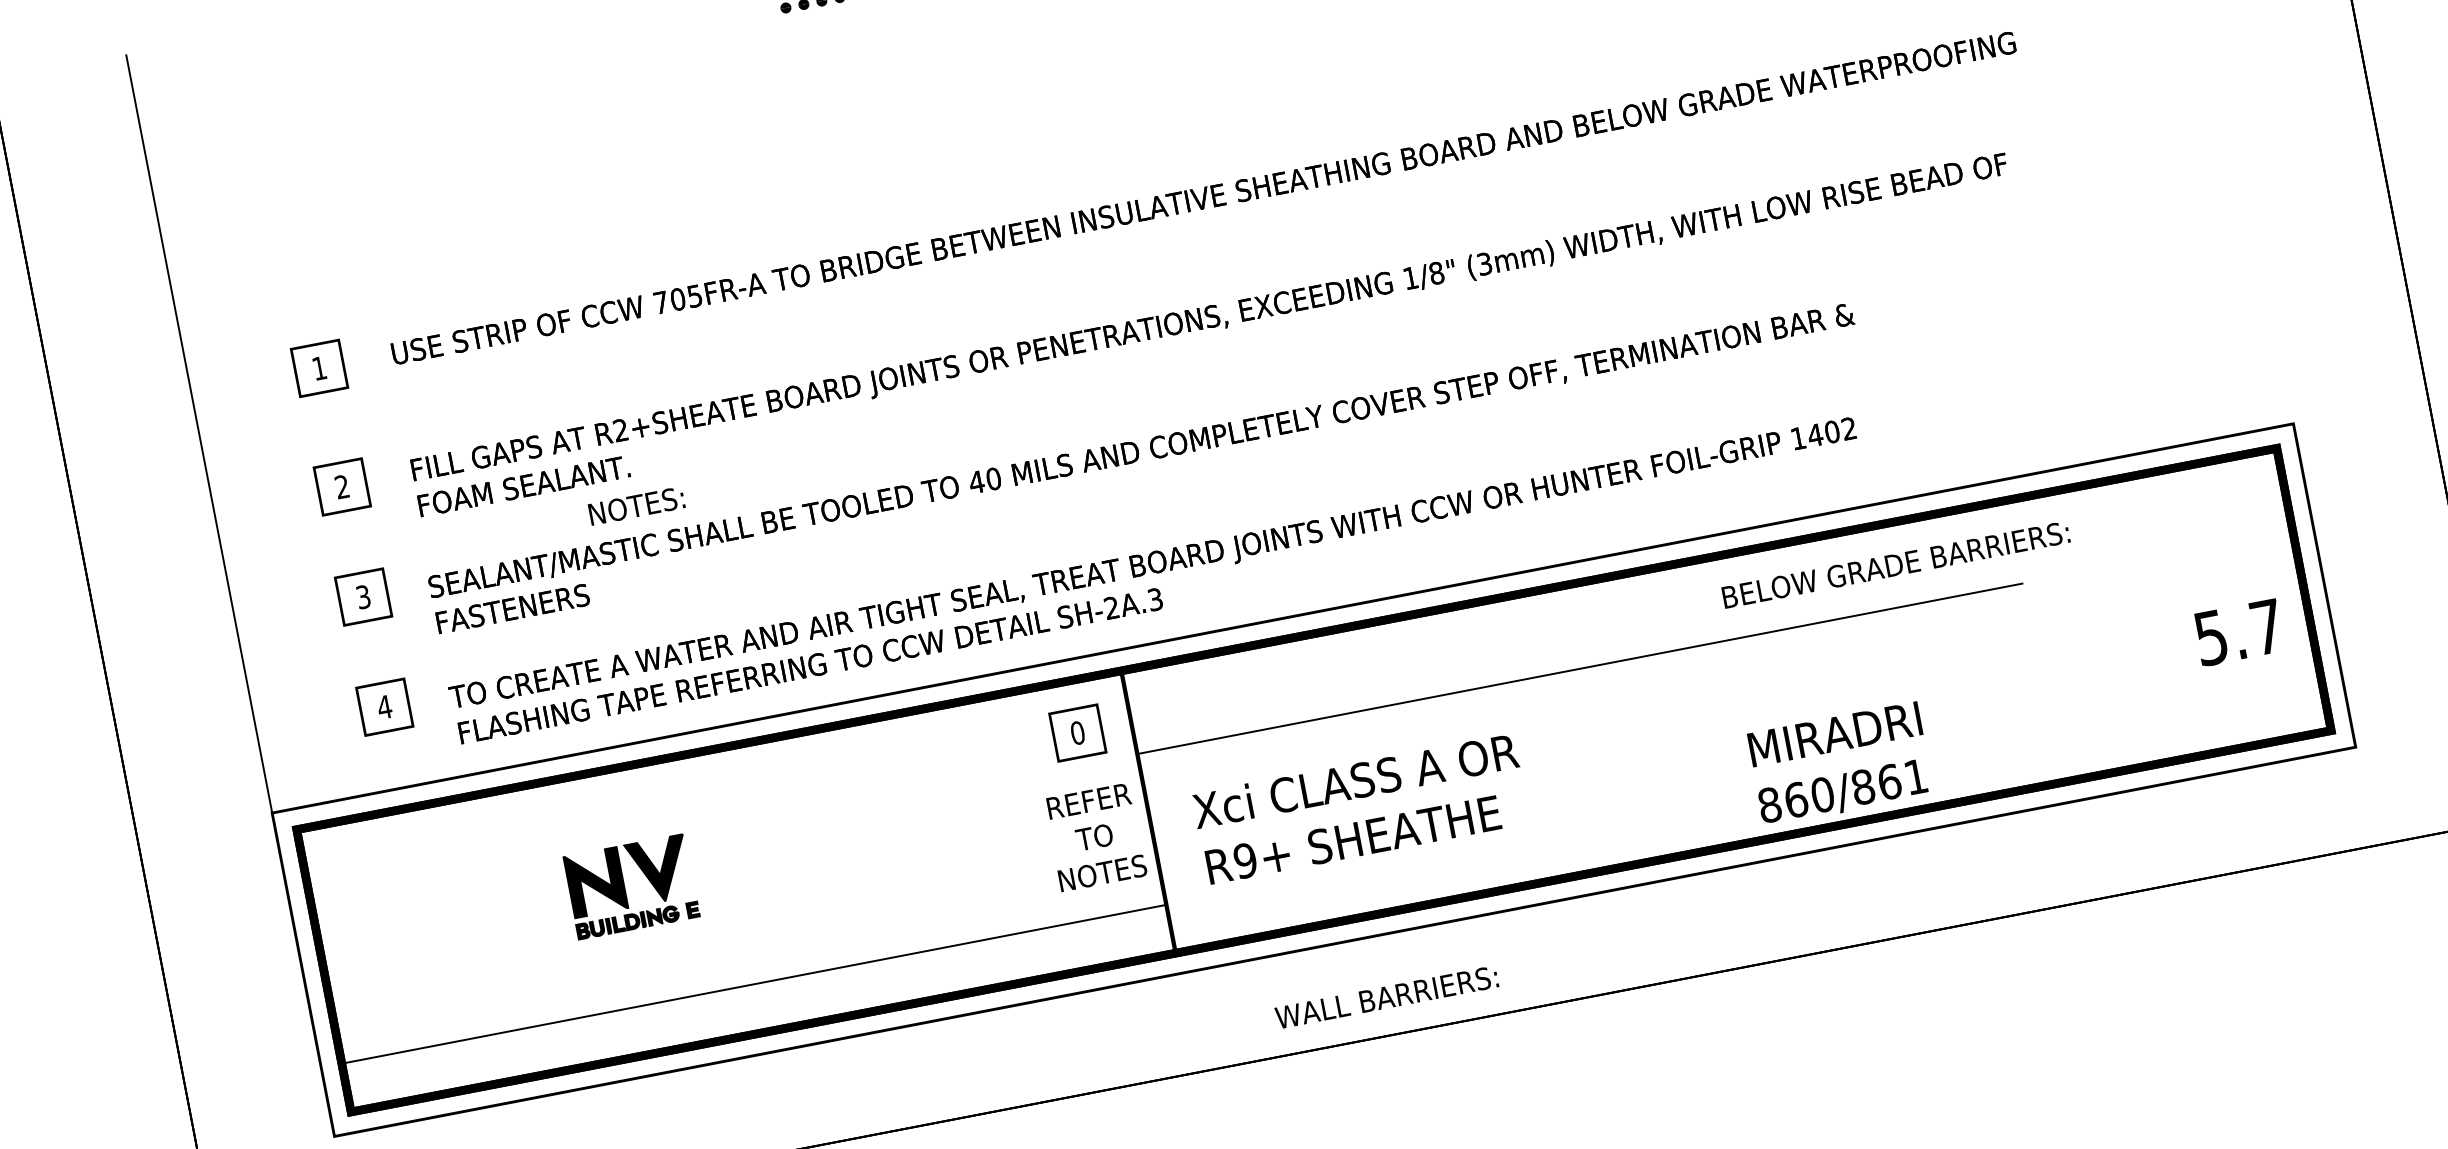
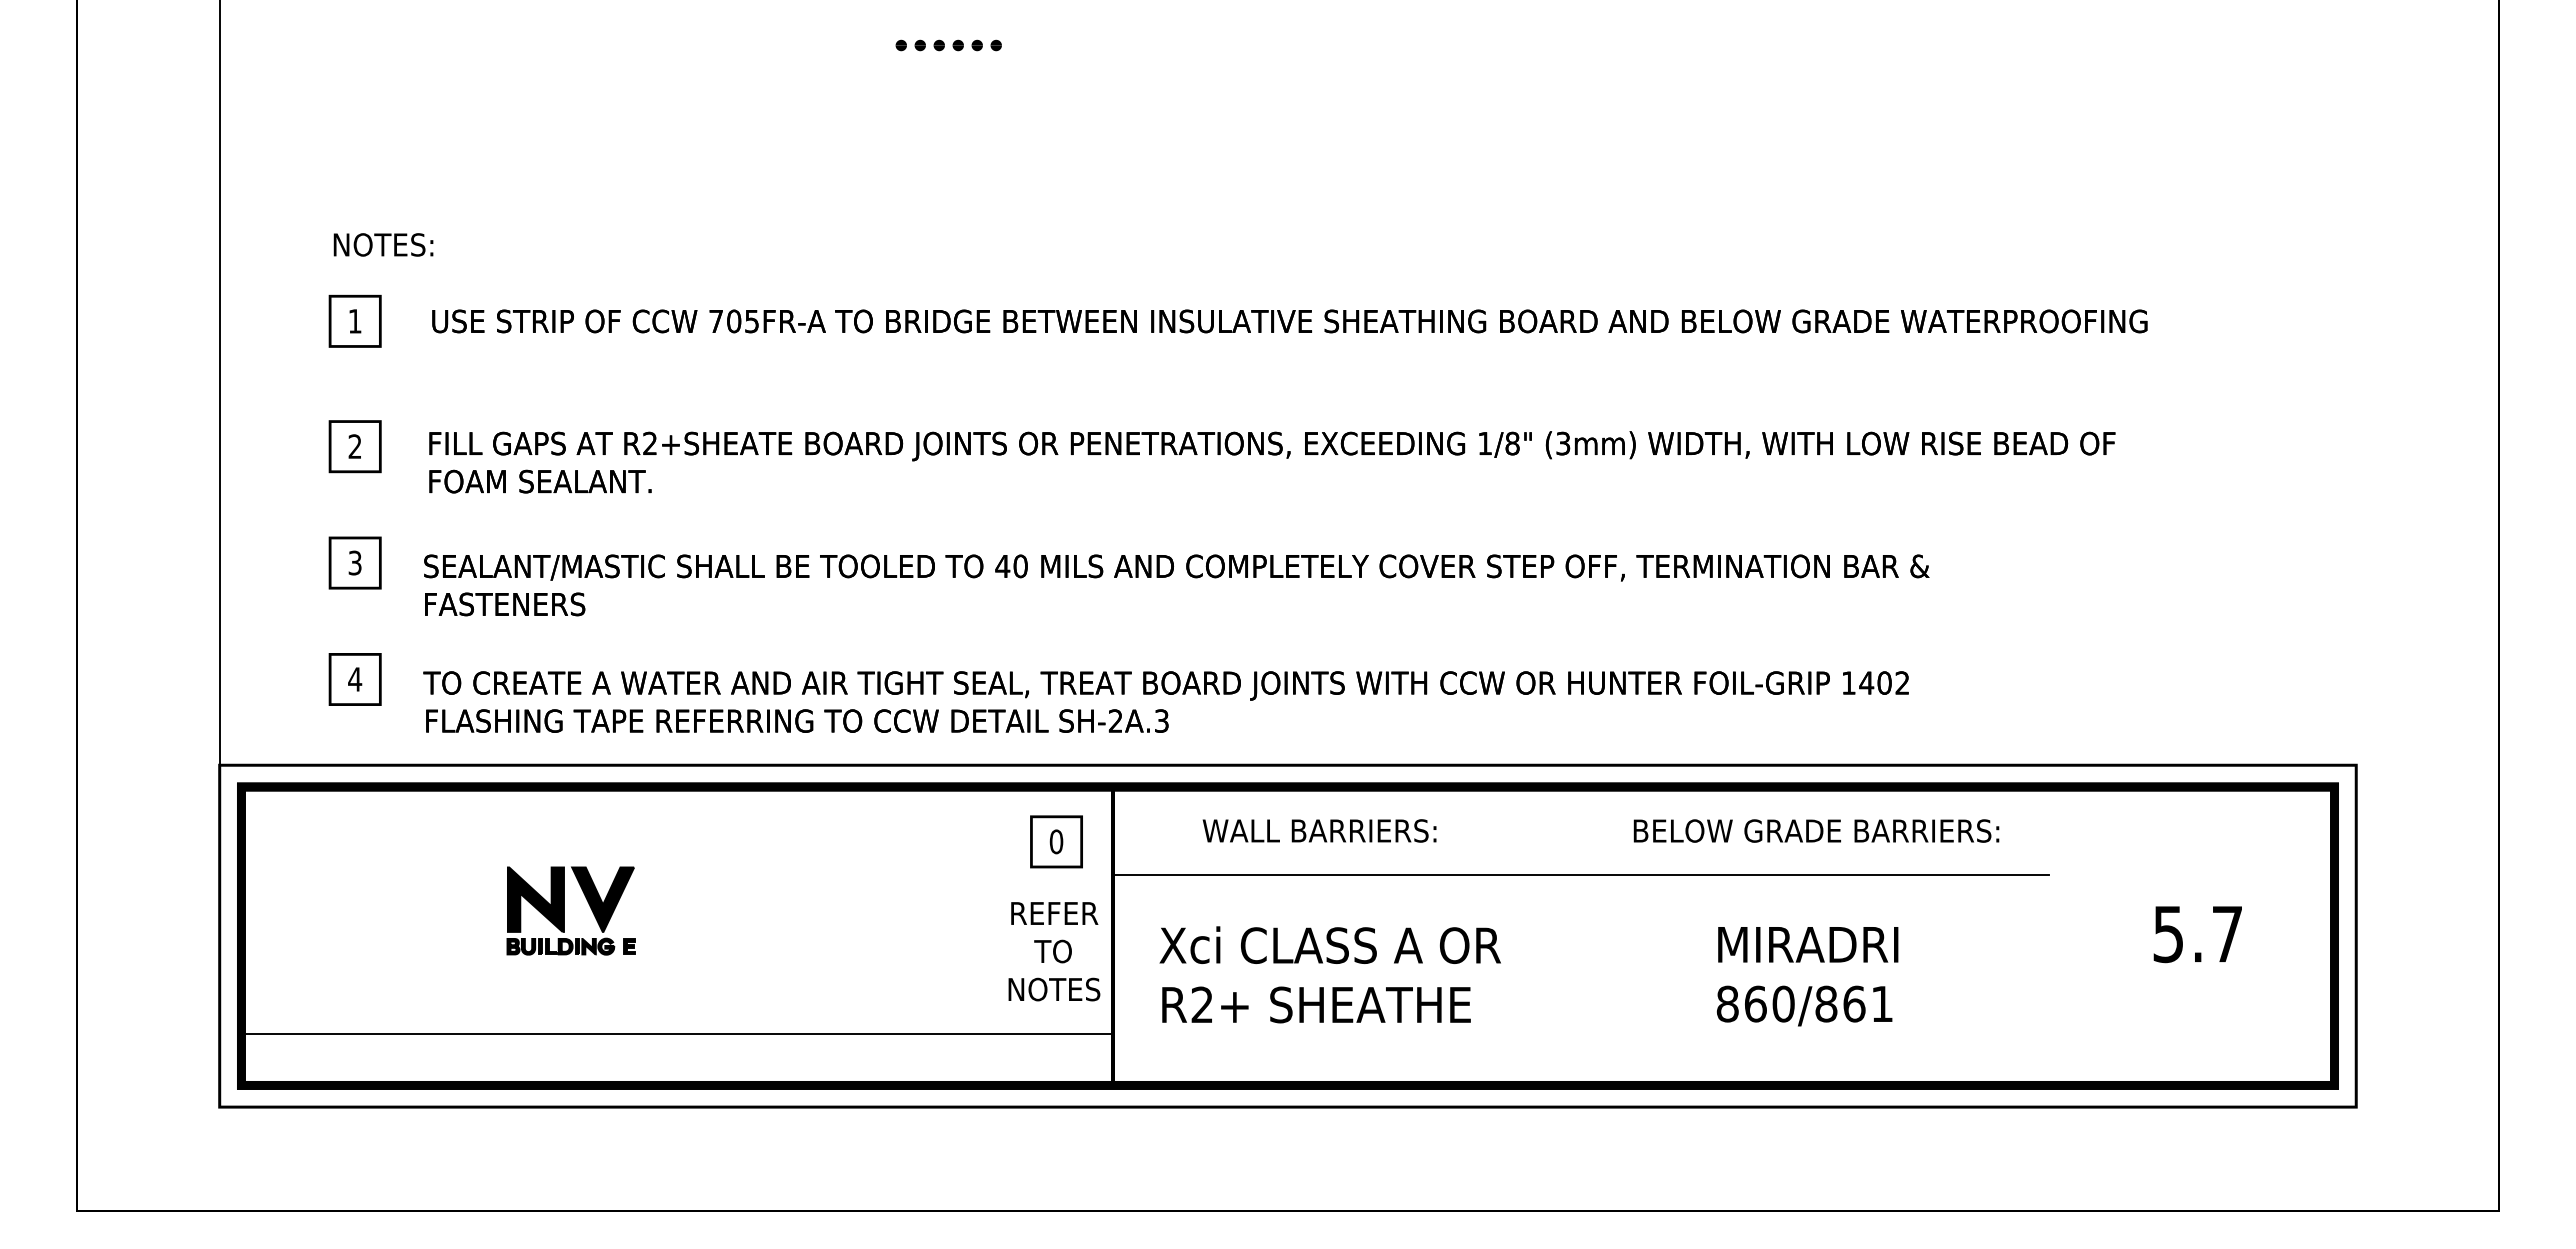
text: (636, 505) -> (383, 244), moved
text: (1895, 564) -> (1816, 830), moved
text: (2238, 632) -> (2197, 934), moved
text: (1840, 764) -> (1807, 976), moved
text: (1245, 860) -> (1202, 1004), R9+ -> R2+
text: (1386, 997) -> (1319, 830), moved

